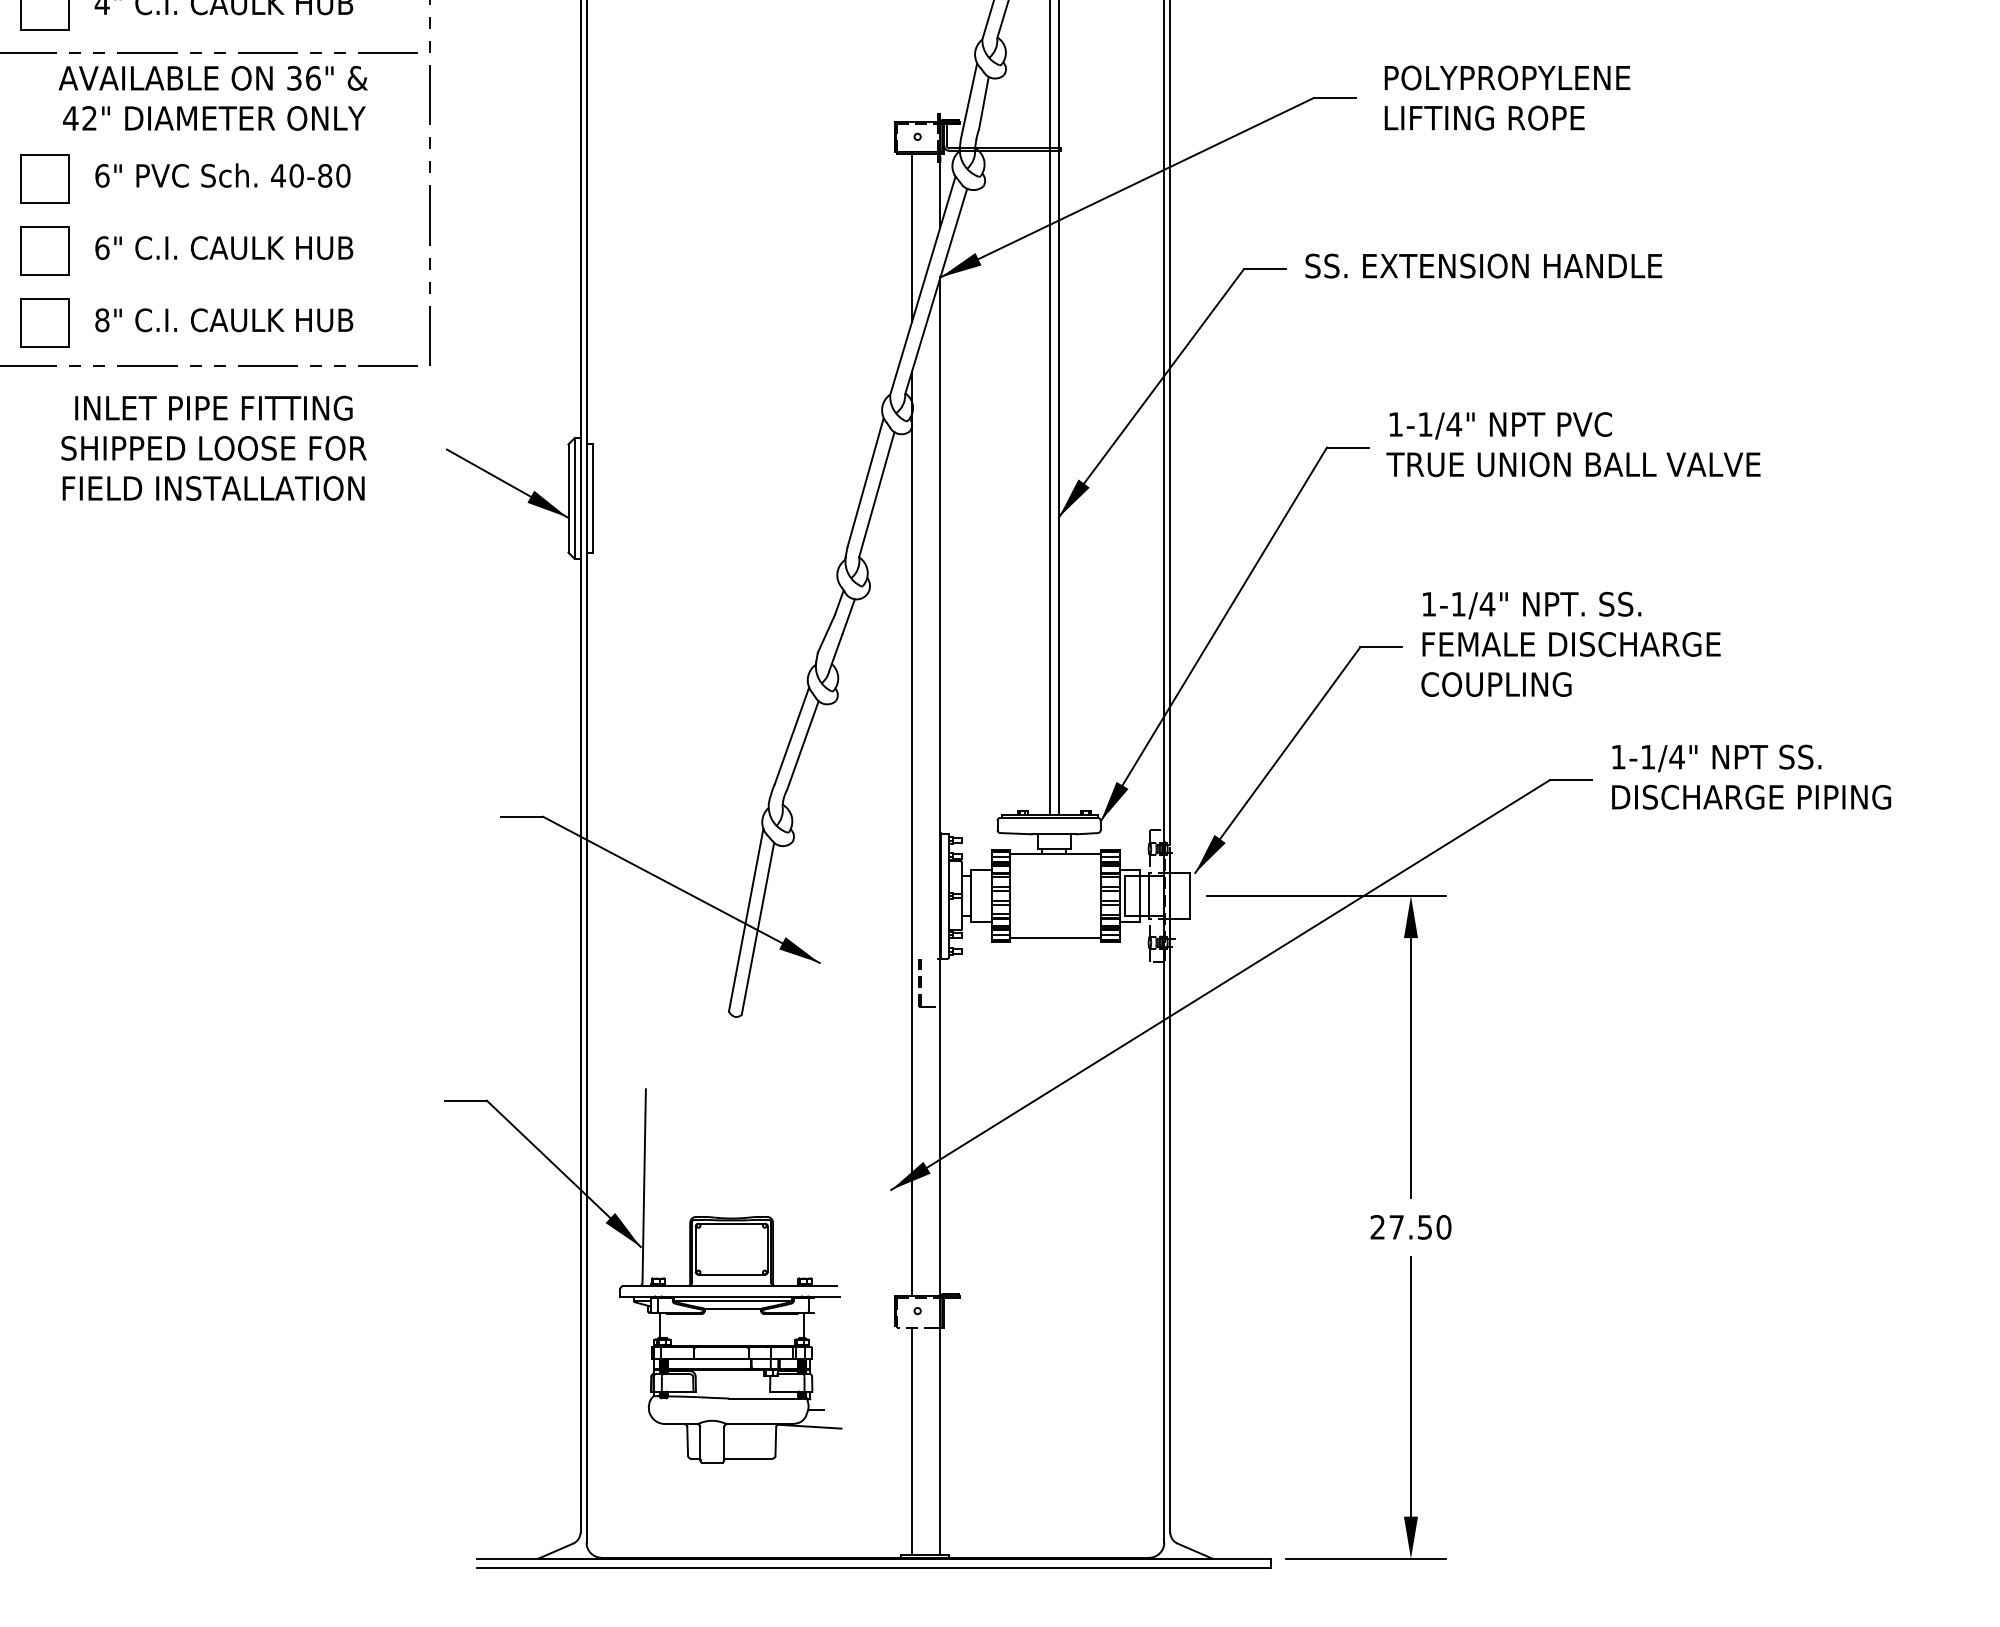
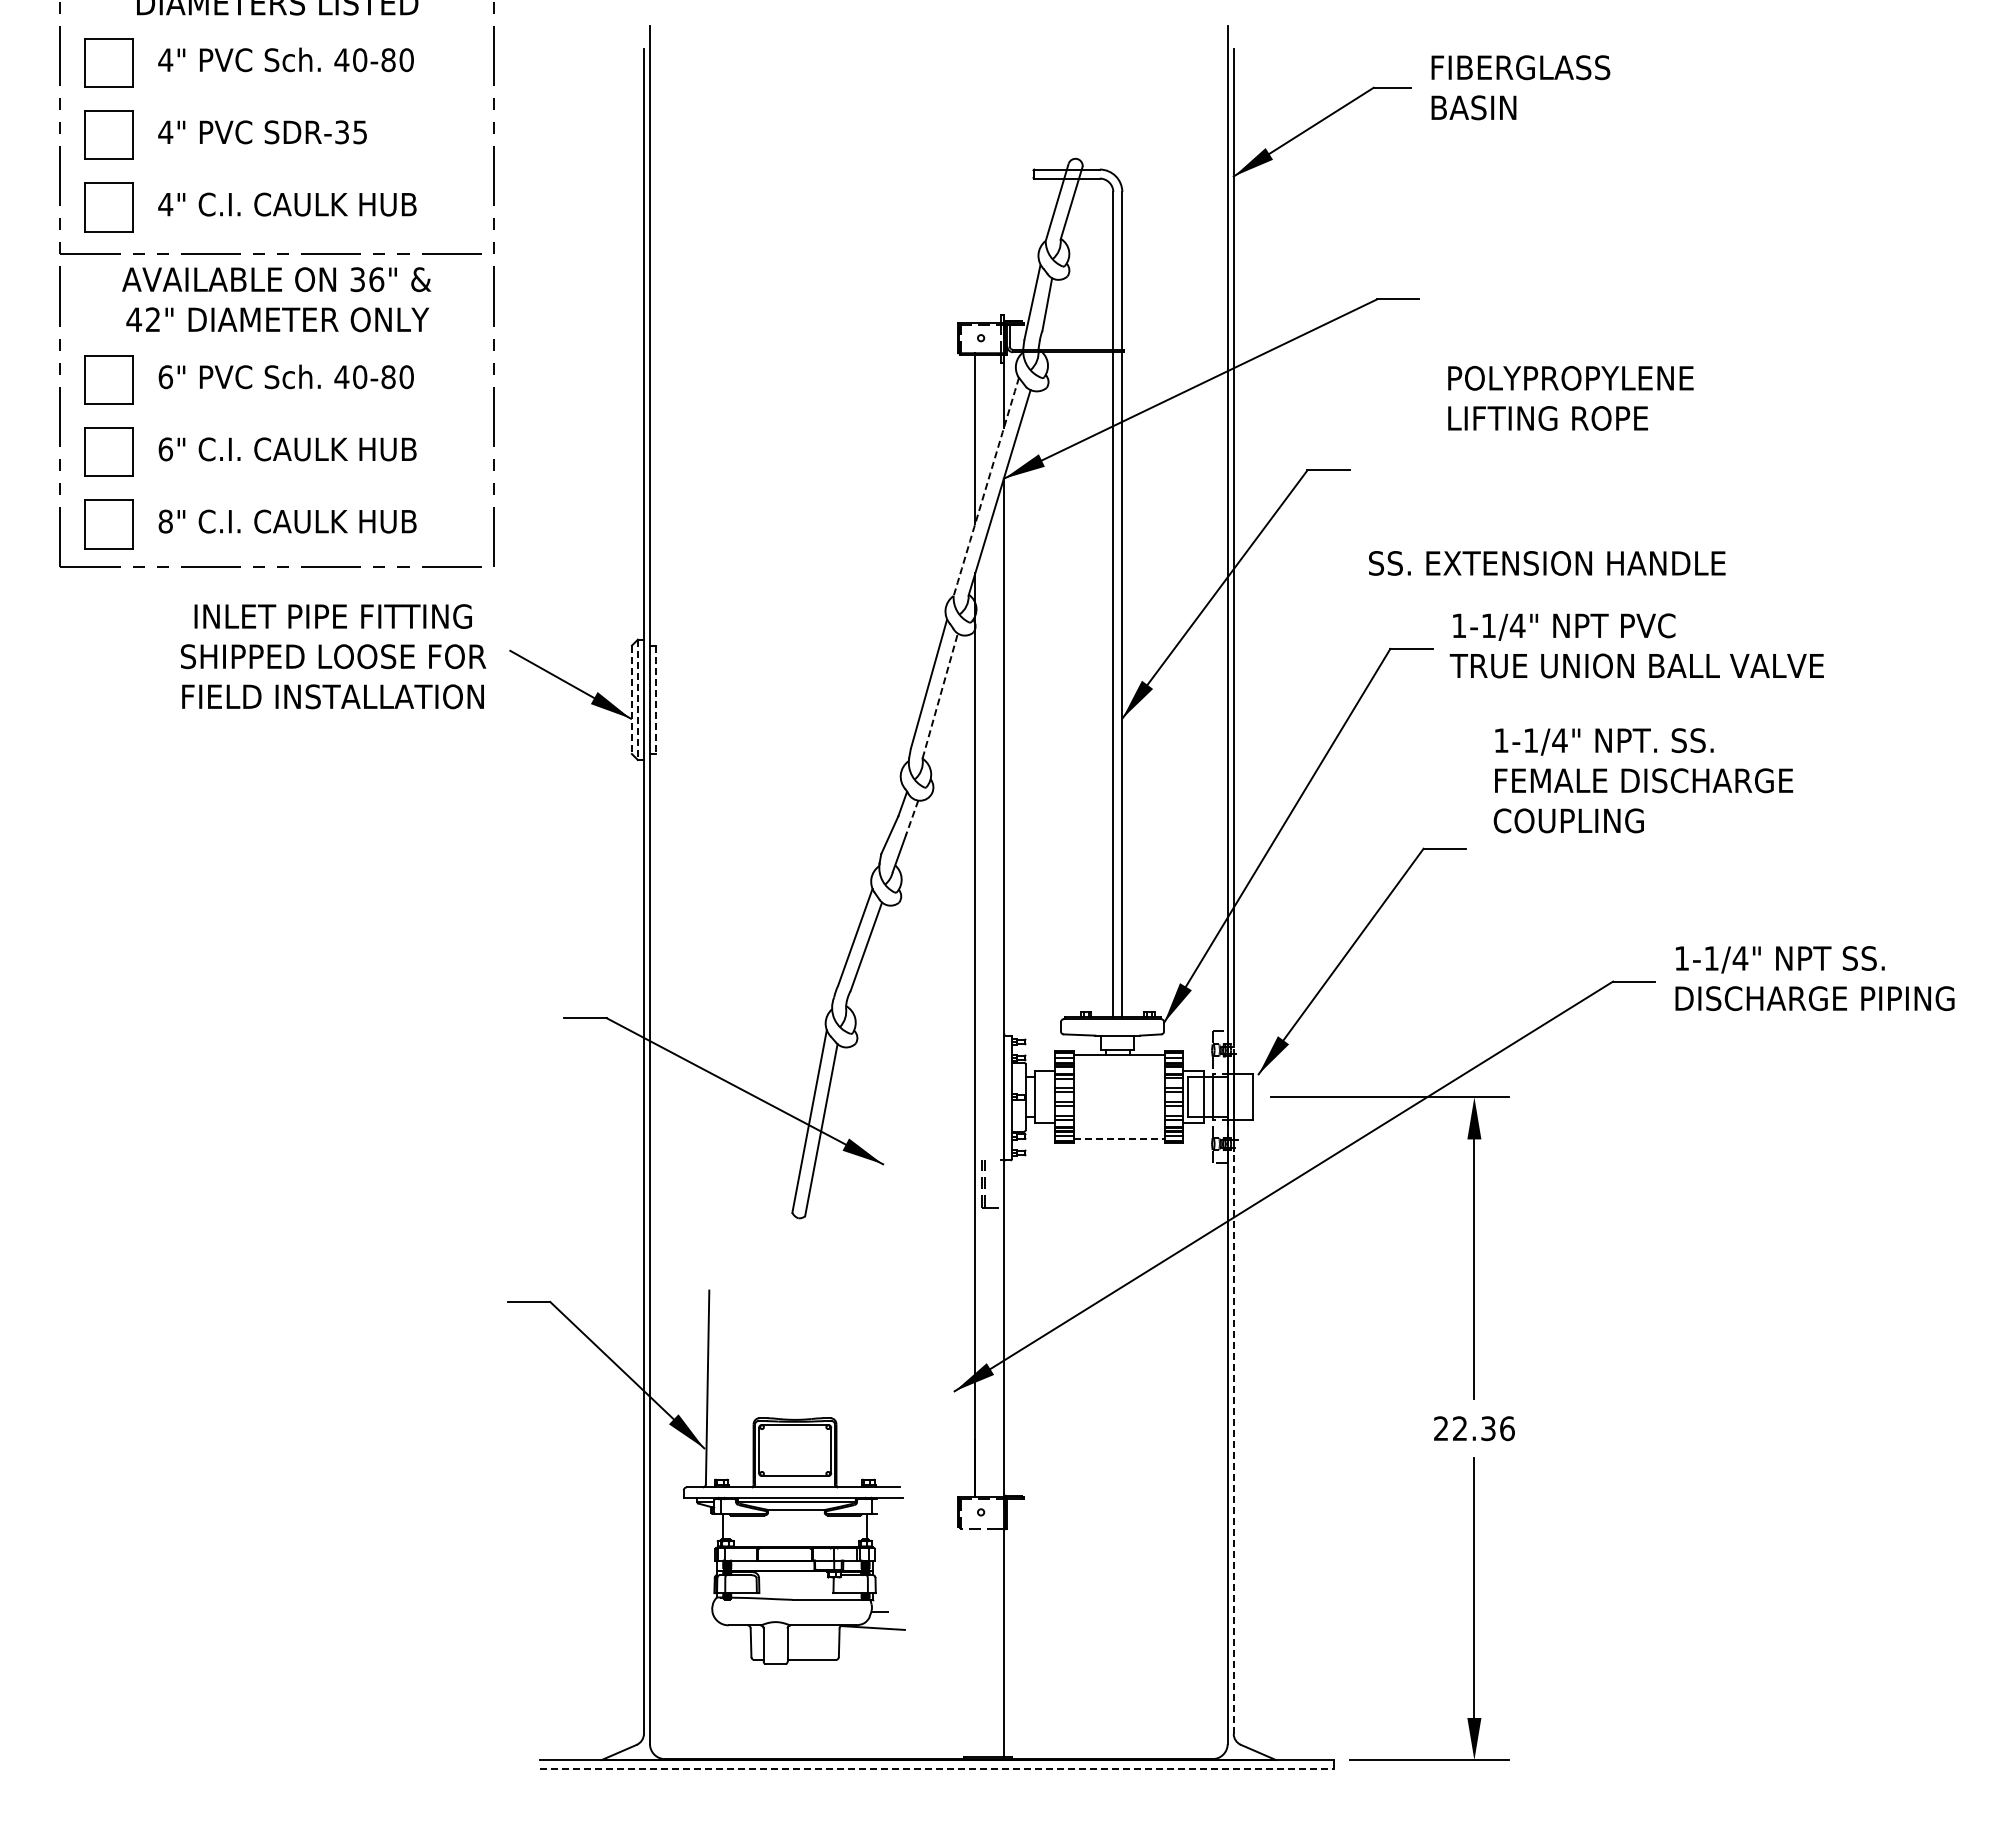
text: (1507, 98) -> (1570, 398), moved
text: (1484, 266) -> (1547, 563), moved
arc: (923, 285) -> (986, 486), solid -> dashed
text: (214, 448) -> (333, 656), moved
line: (877, 494) -> (940, 695), solid -> dashed
line: (568, 499) -> (631, 700), solid -> dashed
line: (574, 499) -> (637, 700), solid -> dashed
line: (592, 499) -> (655, 700), solid -> dashed
line: (849, 617) -> (912, 818), solid -> dashed
text: (1571, 644) -> (1643, 780), moved
line: (1056, 938) -> (1119, 1139), solid -> dashed
text: (1420, 1227) -> (1483, 1428), 27.50 -> 22.36
line: (1170, 1239) -> (1233, 1440), solid -> dashed
line: (912, 1441) -> (975, 1642), removed
line: (874, 1568) -> (937, 1769), solid -> dashed

